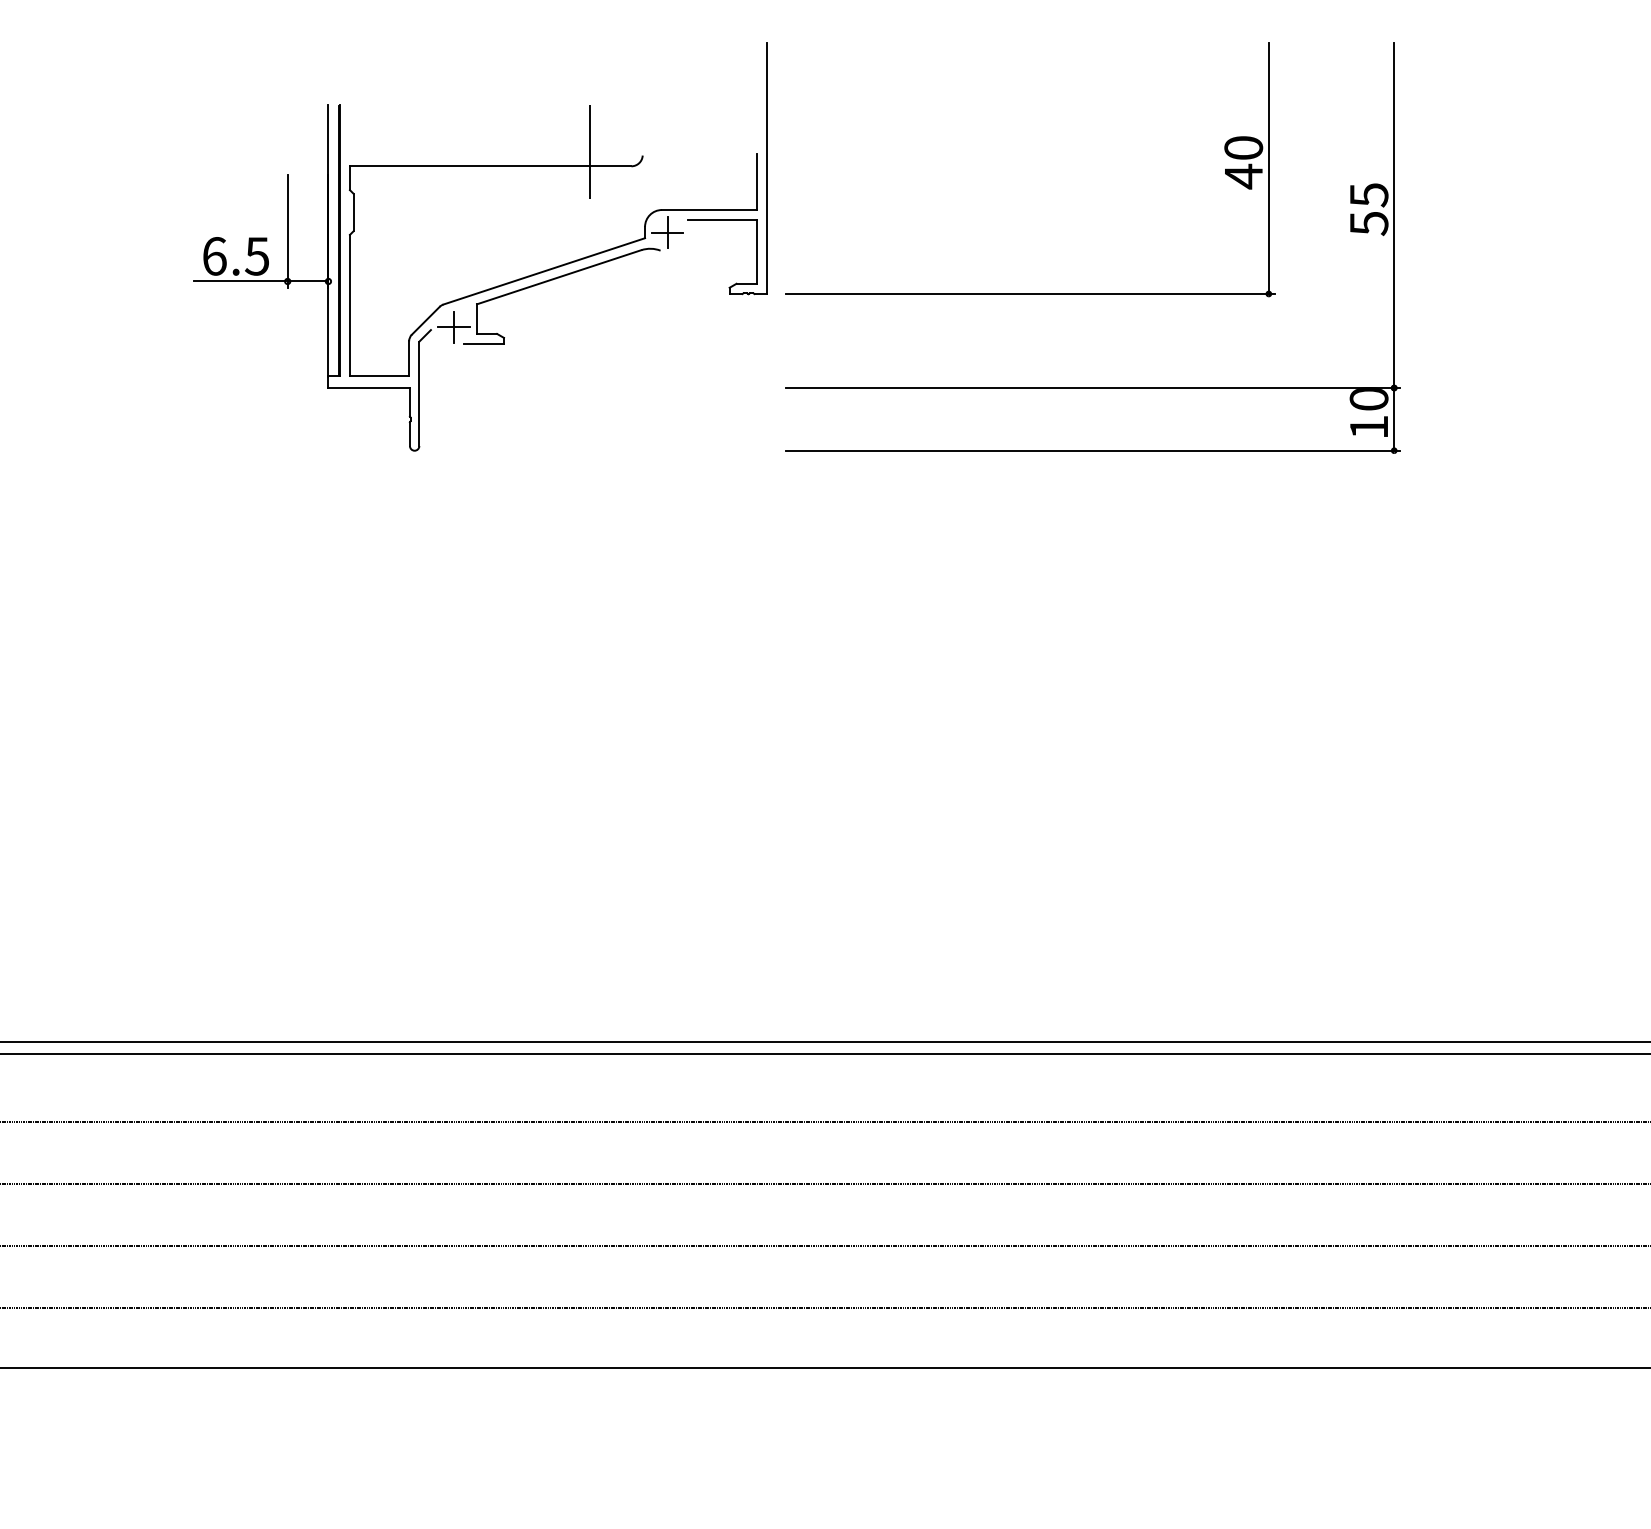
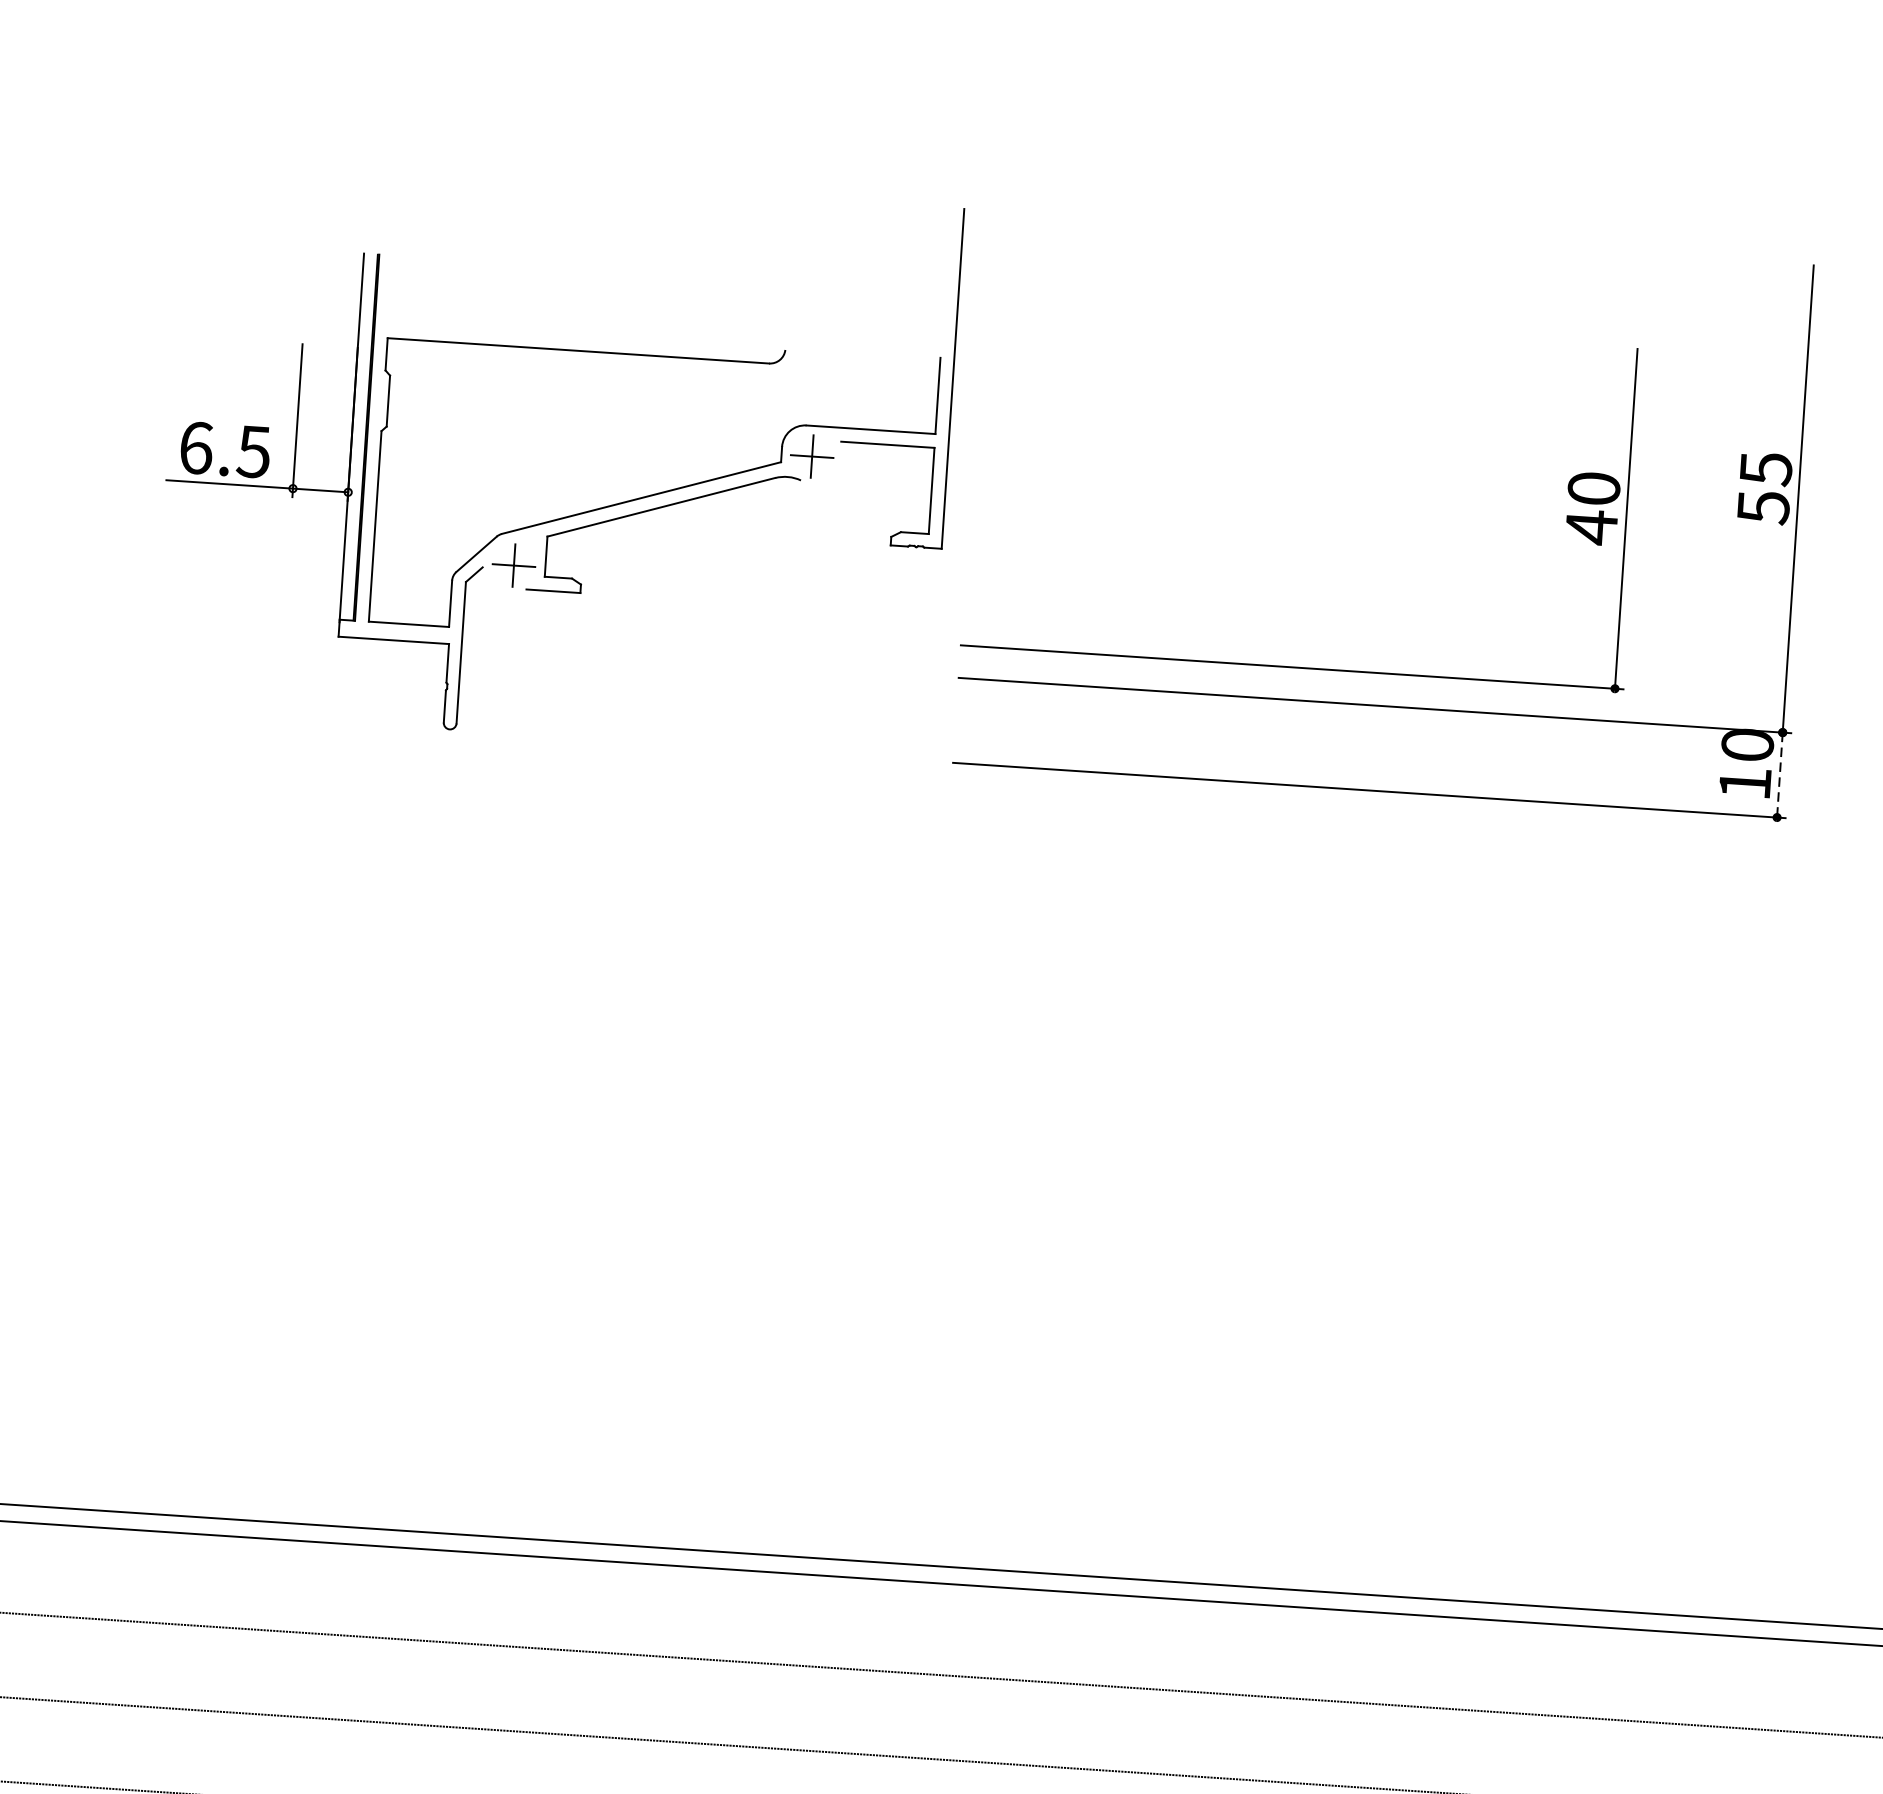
line: (589, 152) -> (713, 341), removed
part: (1030, 293) -> (1292, 666), moved
line: (1394, 419) -> (1780, 775), solid -> dashed

